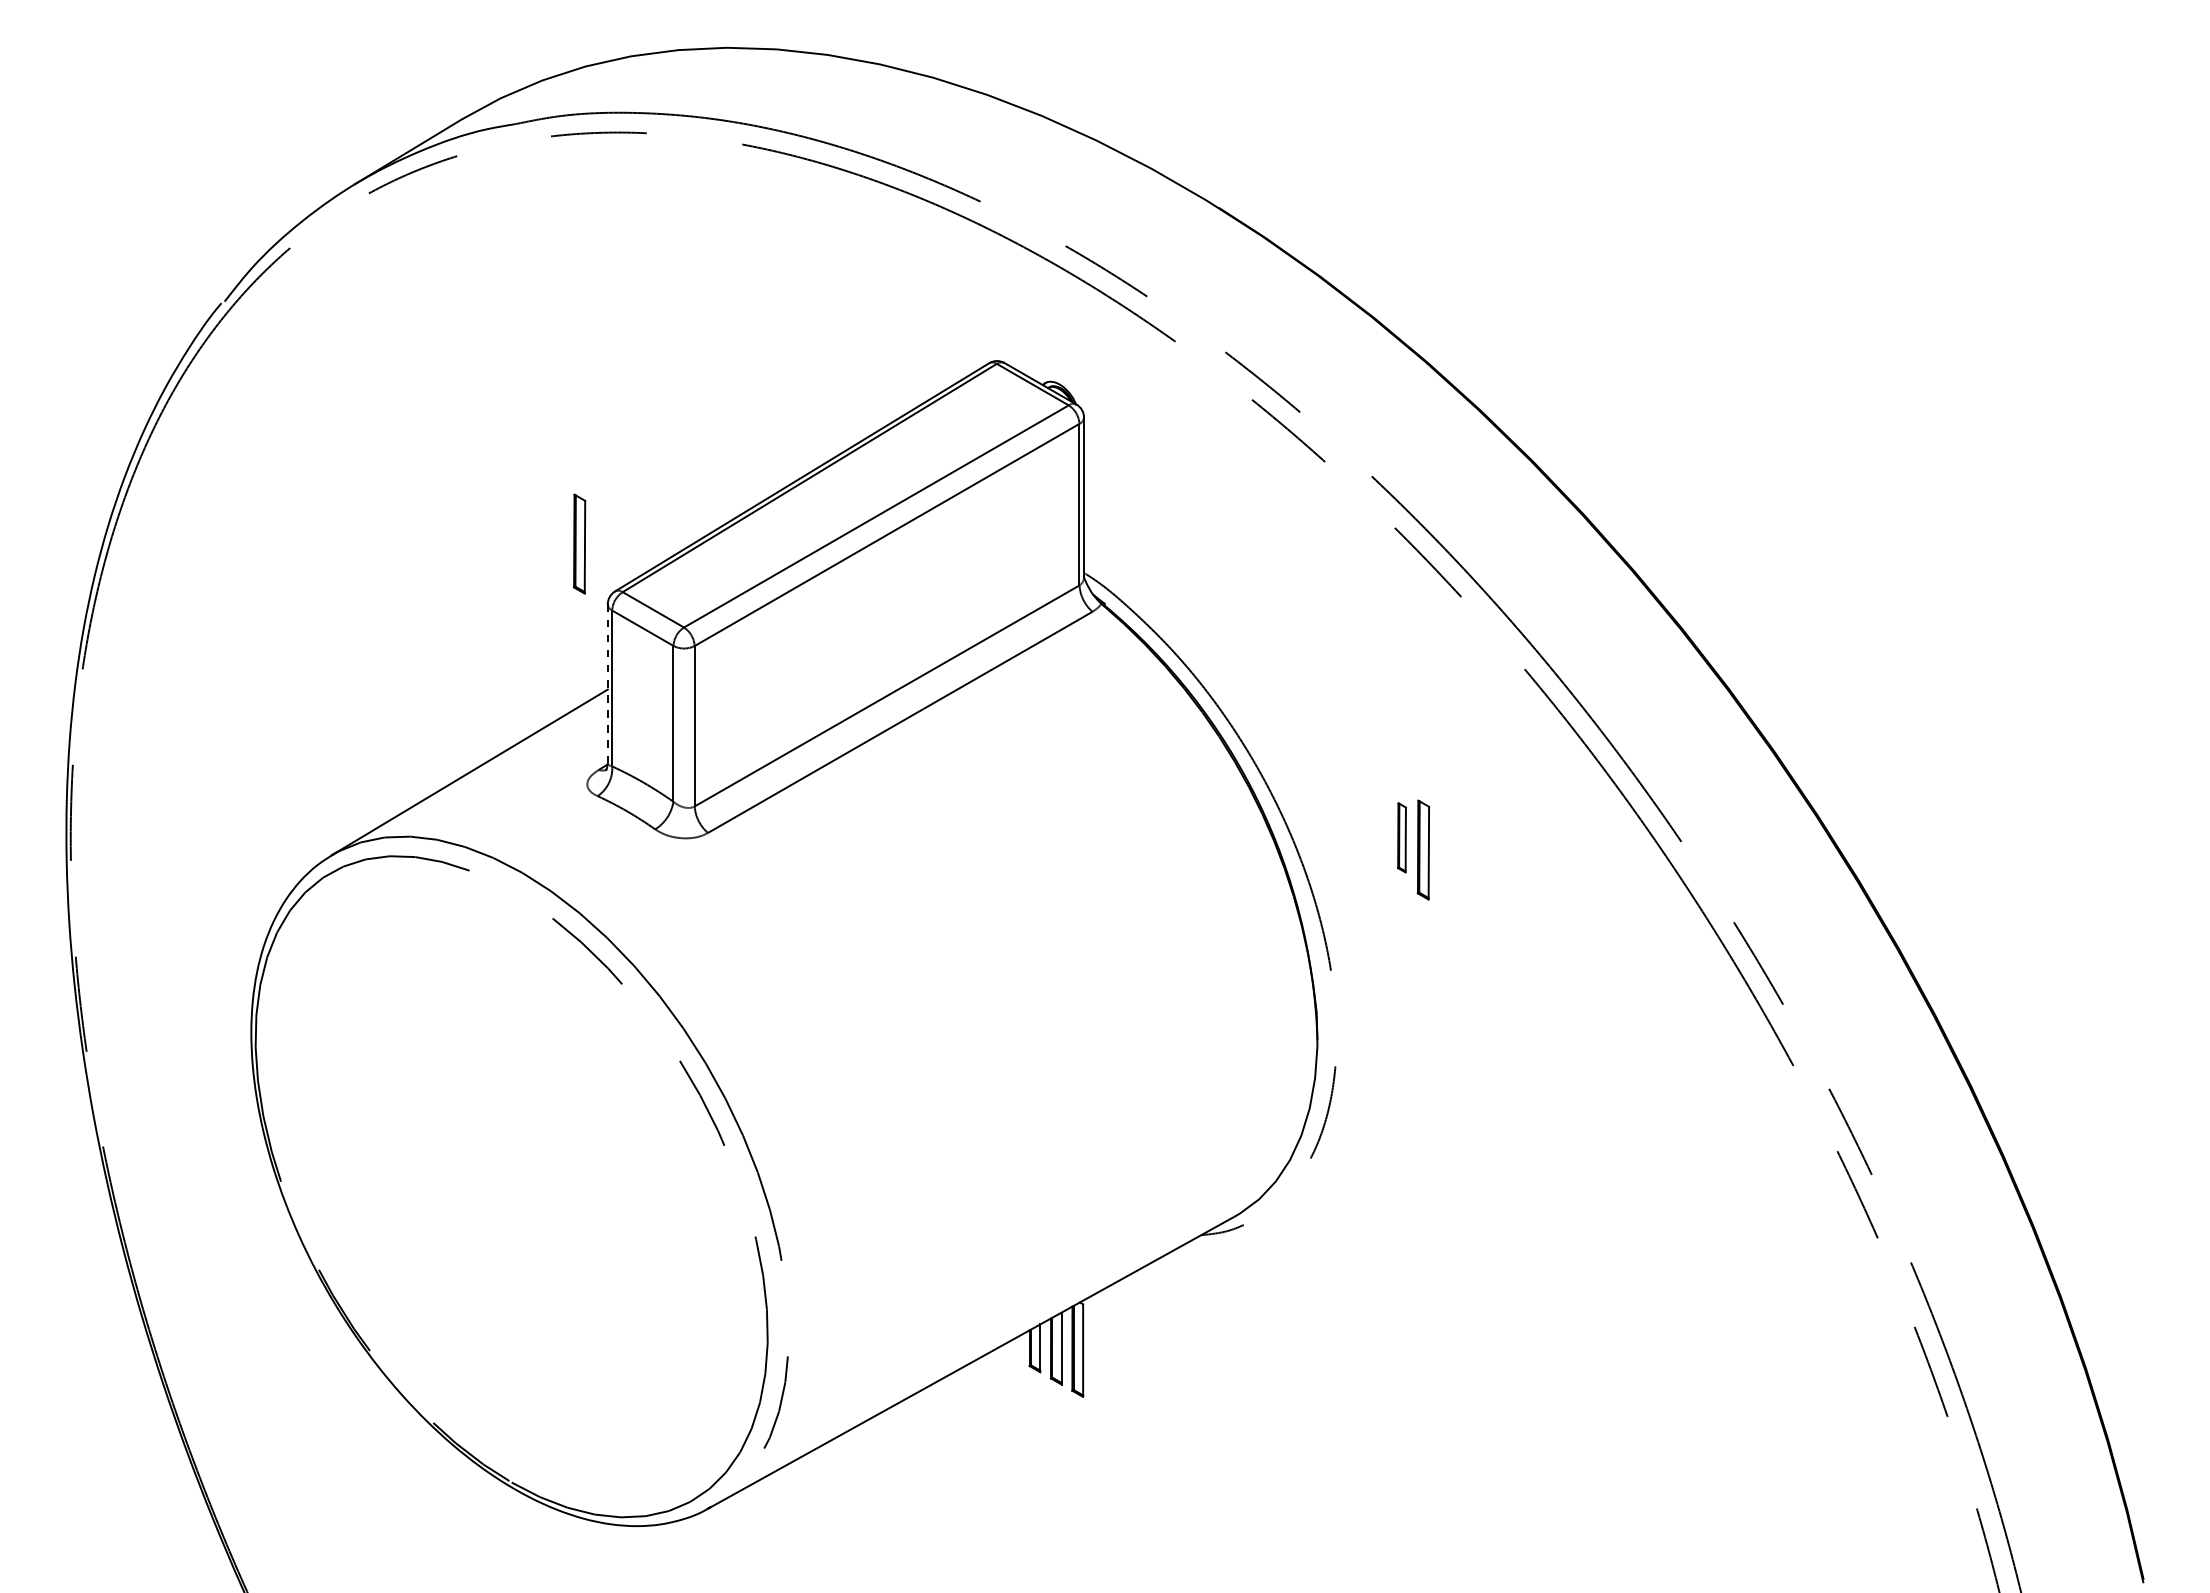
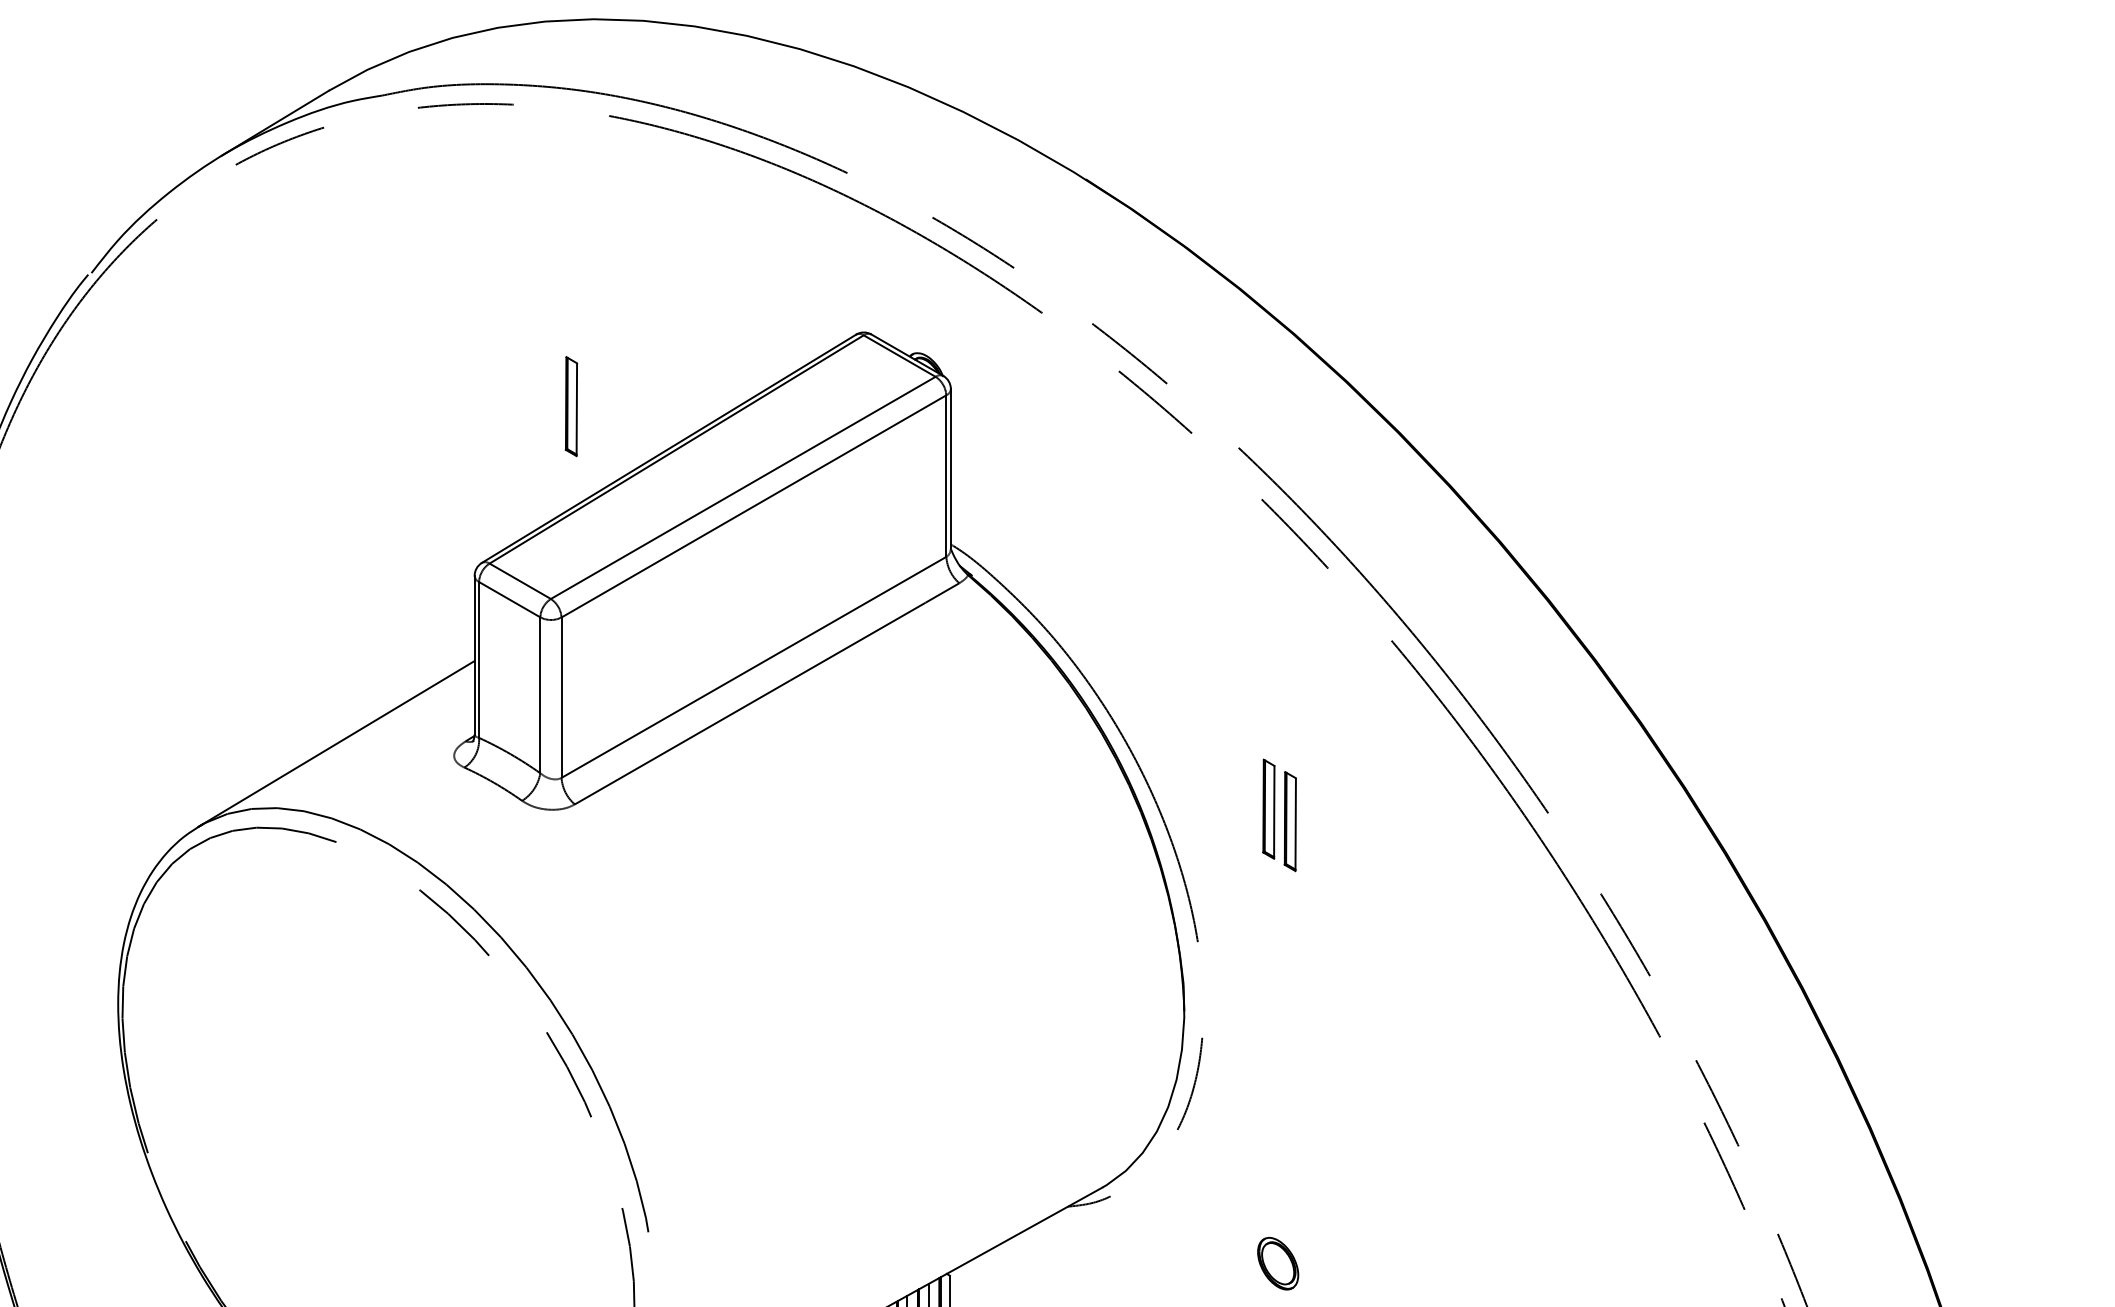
part: (579, 543) -> (571, 405), moved
line: (607, 684) -> (474, 655), dashed -> solid
part: (1401, 837) -> (1268, 808), size x1.43
part: (1411, 1292) -> (1278, 1263), added

